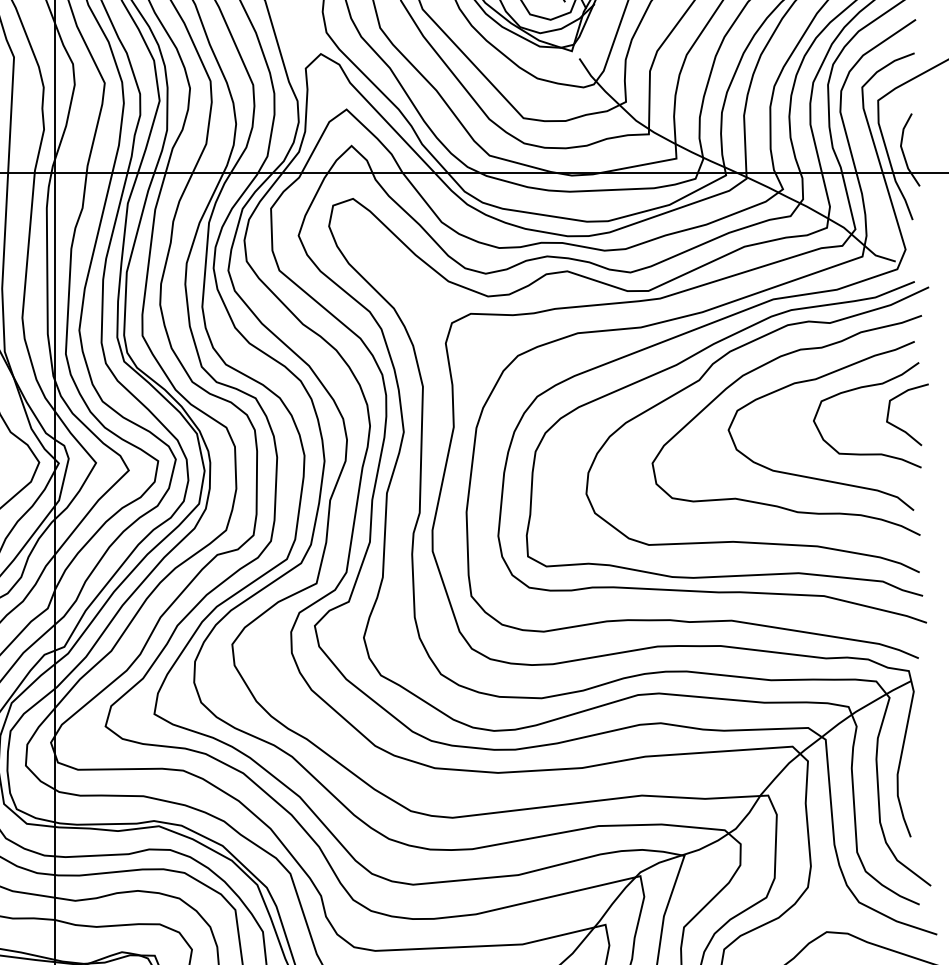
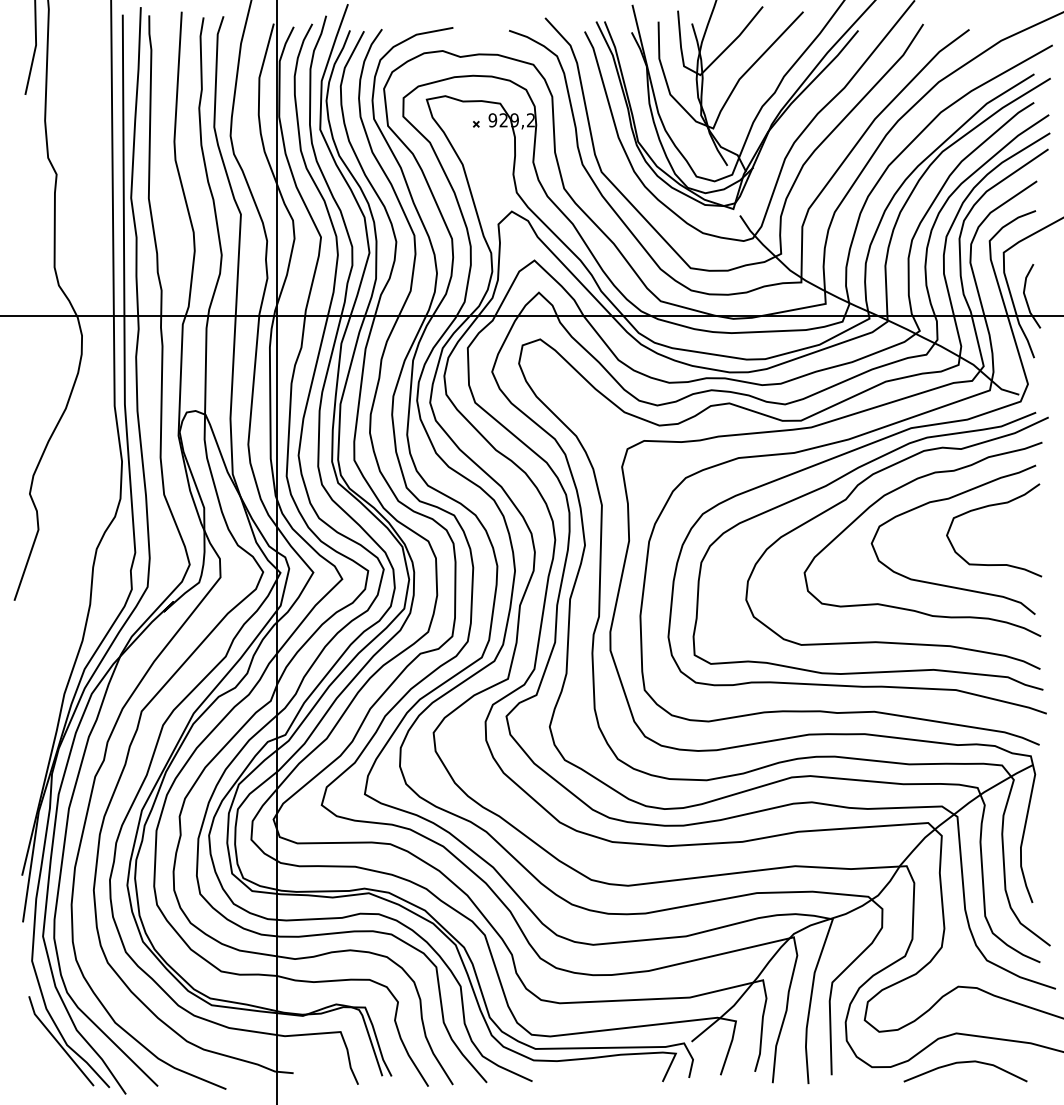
curve: (900, 427) -> (1023, 541), removed

